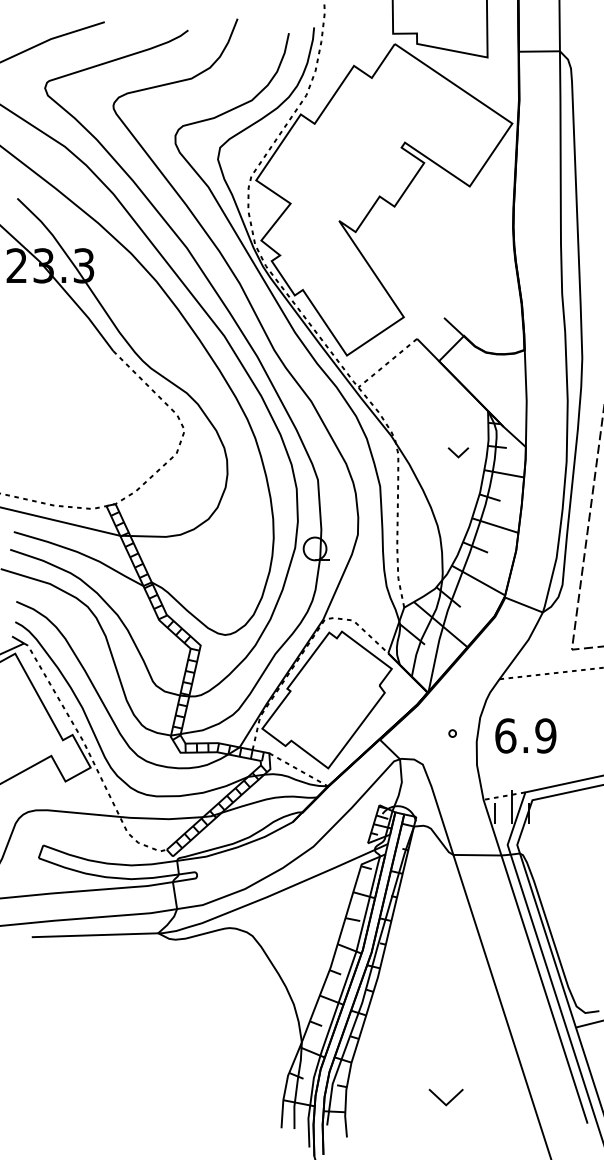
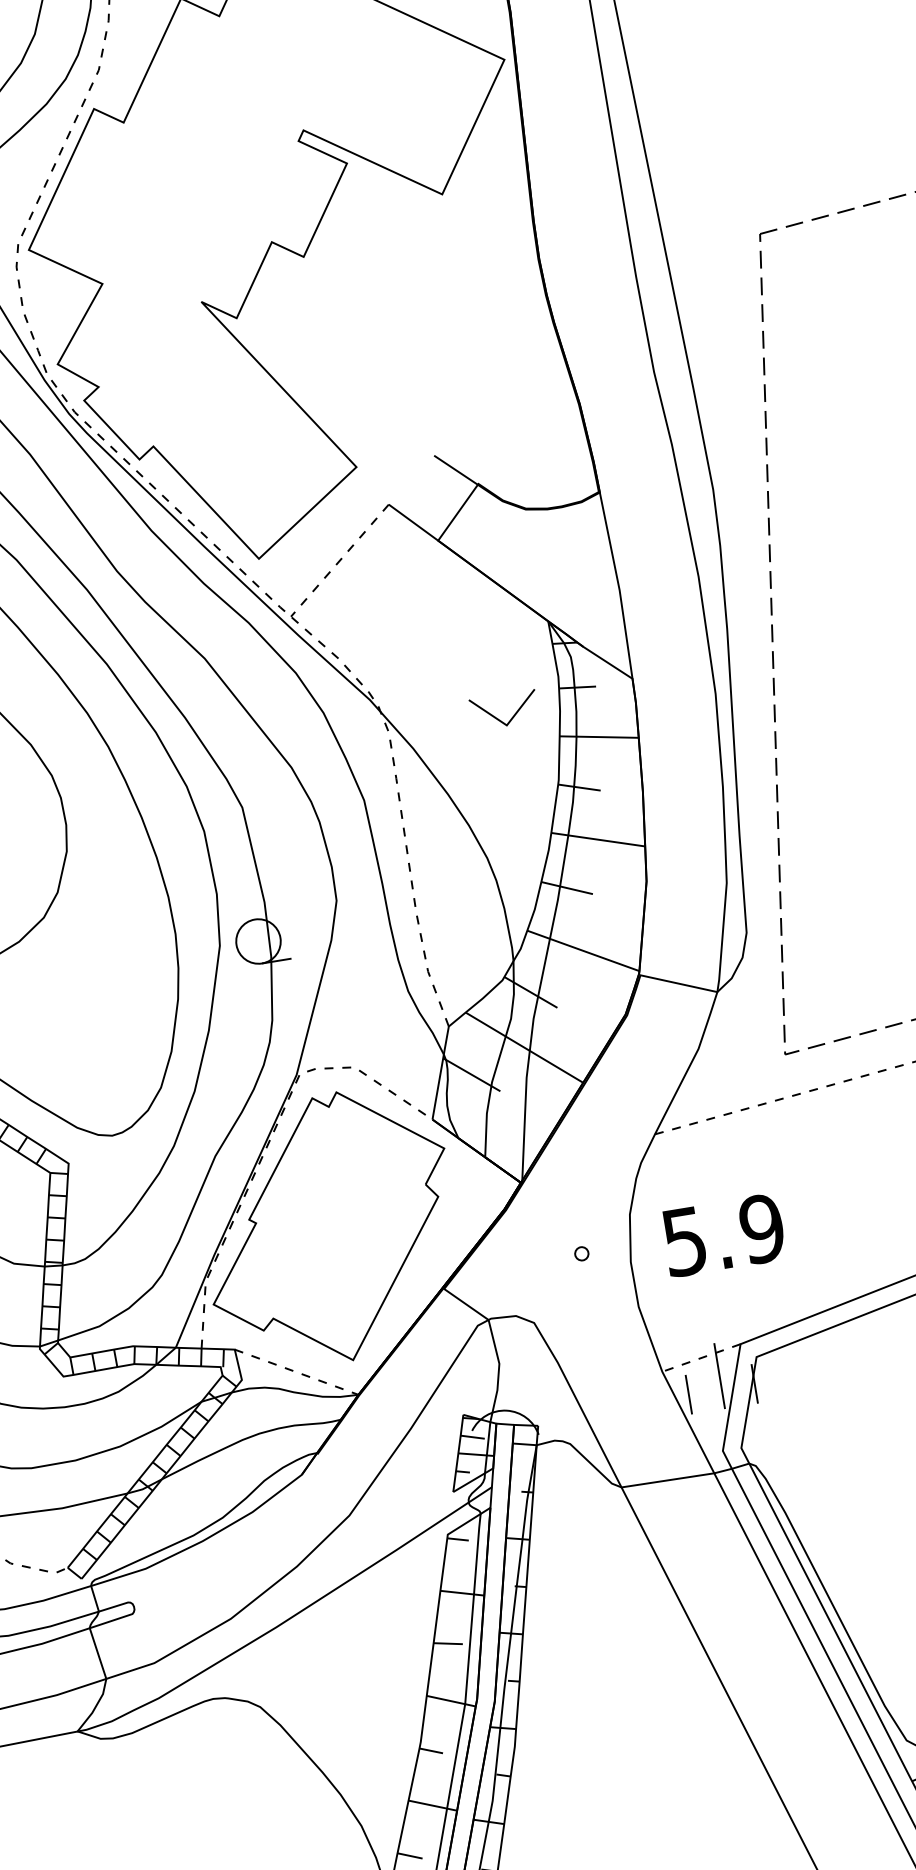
part: (458, 452) -> (504, 710), size x1.67
text: (505, 735) -> (684, 1240), 6.9 -> 5.9

